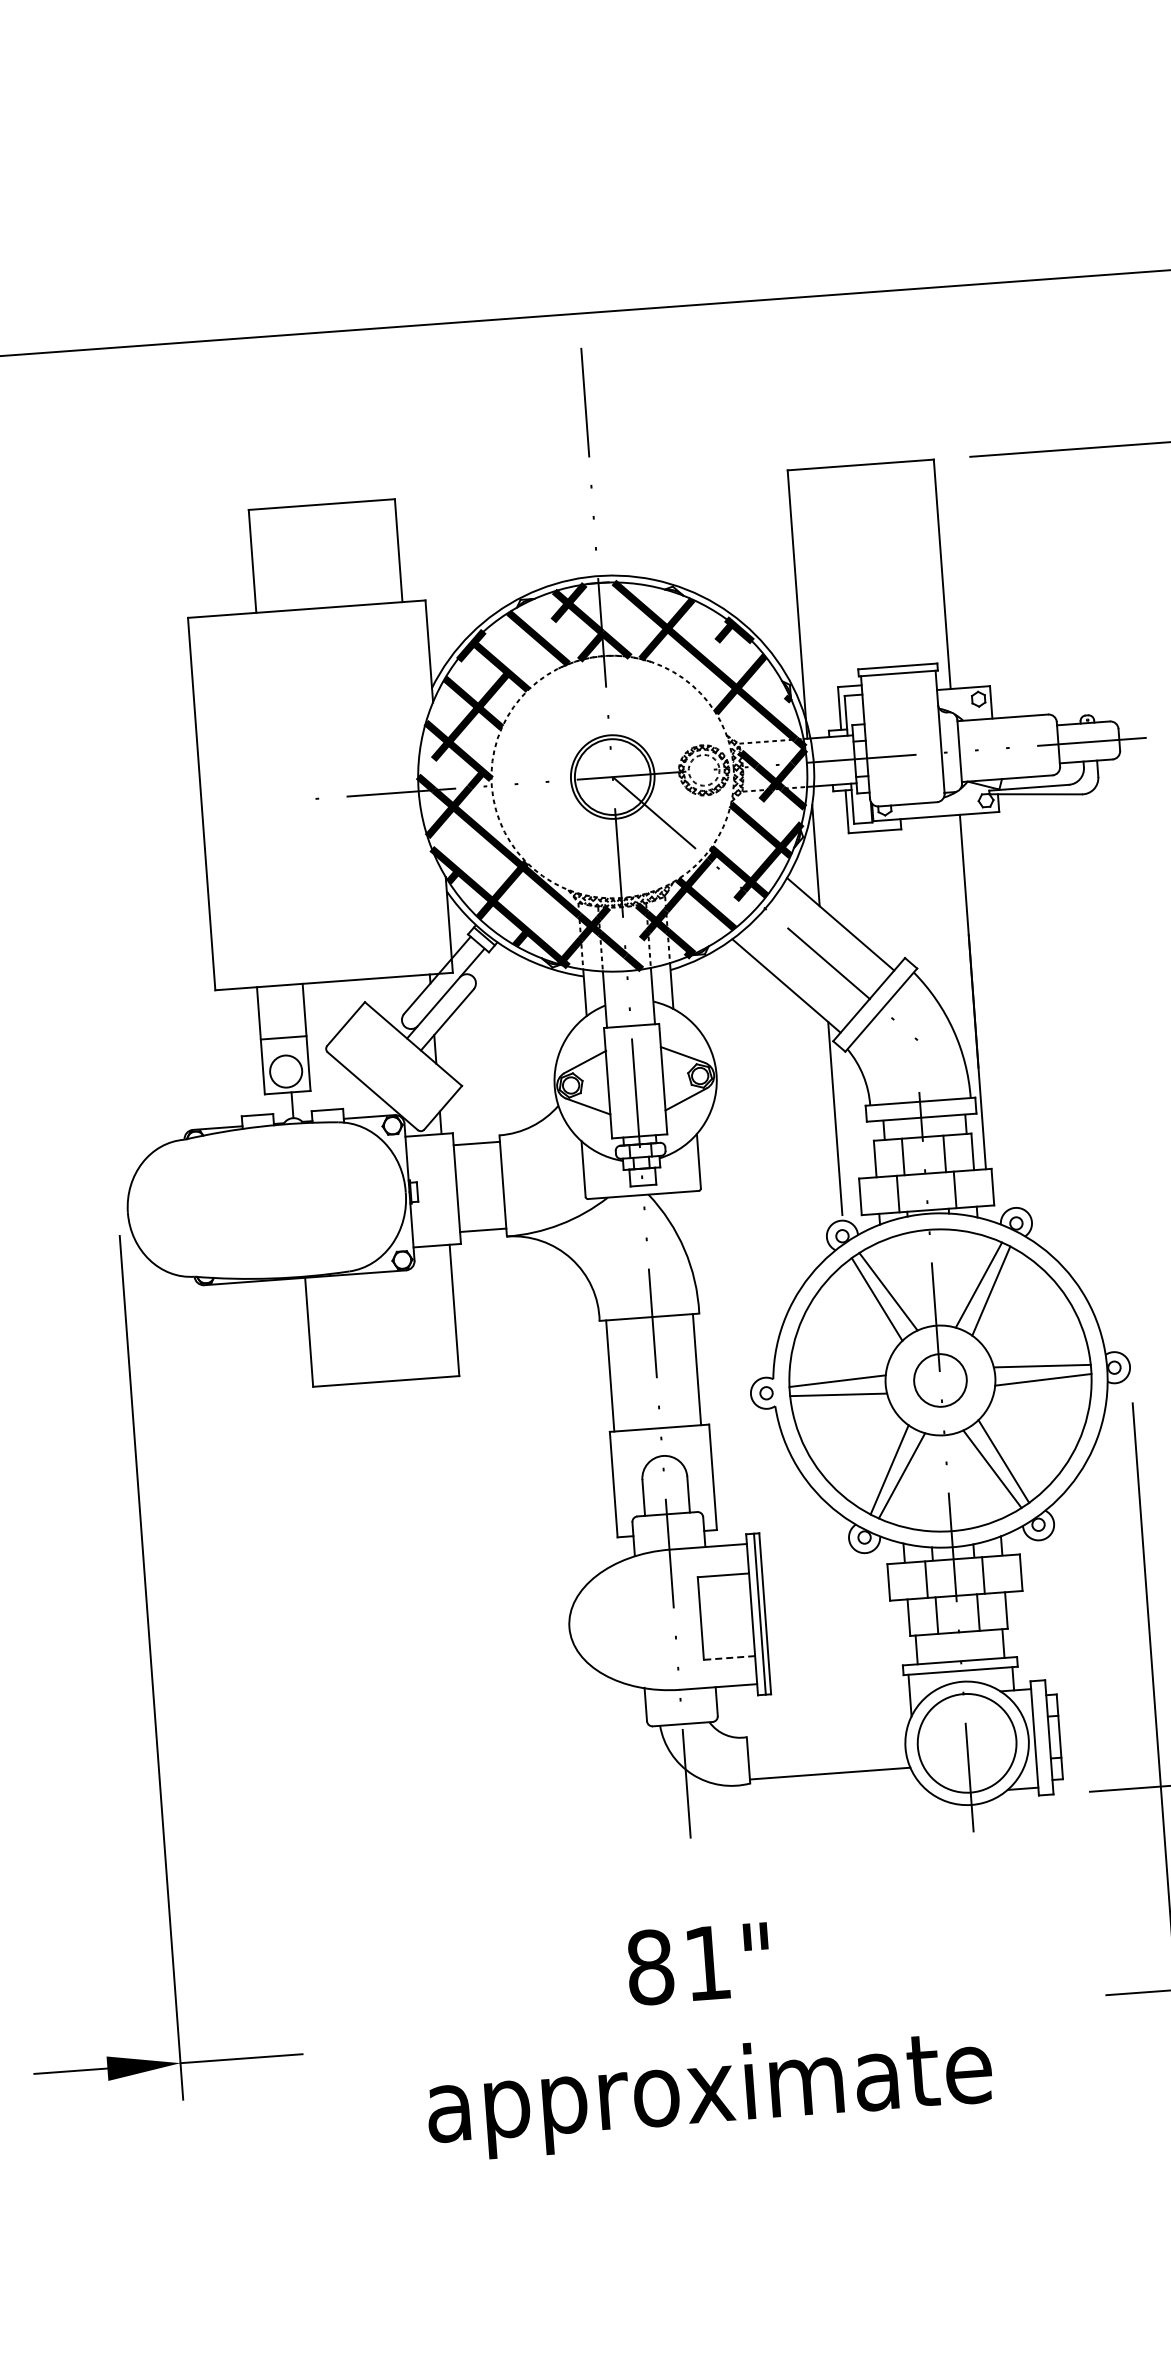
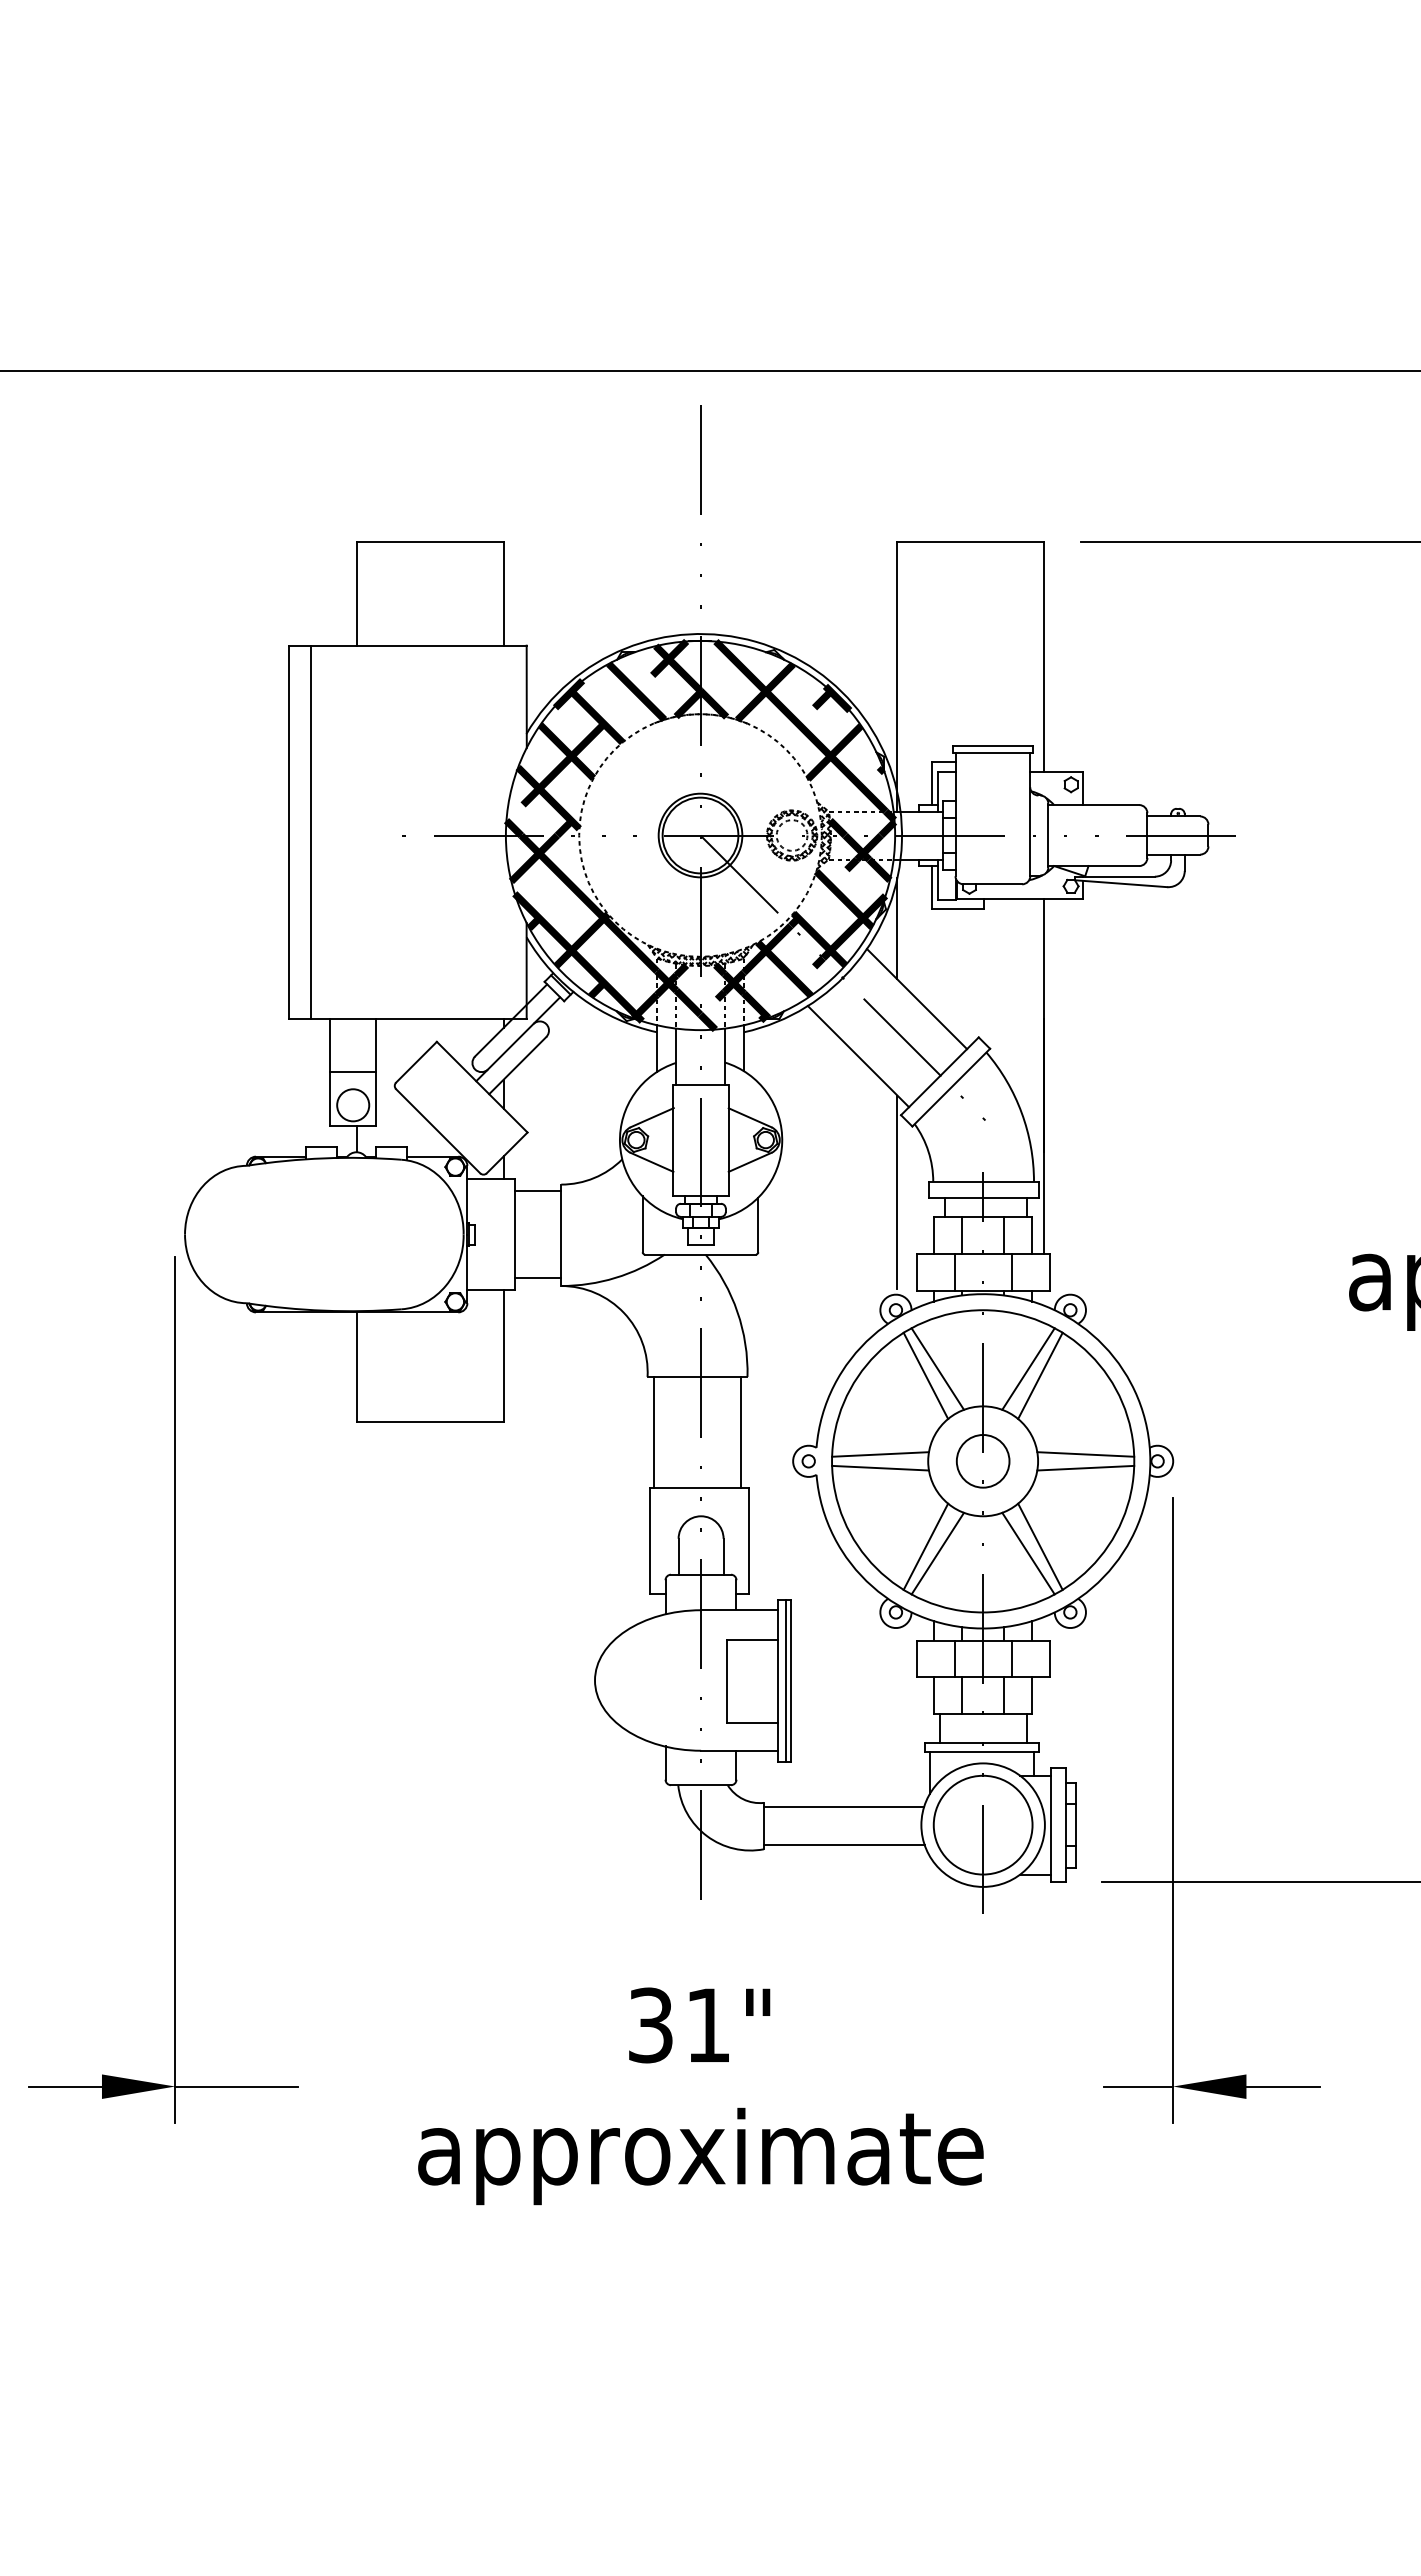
line: (224, 802) -> (311, 832), added
line: (729, 1657) -> (752, 1722), dashed -> solid
line: (826, 1734) -> (843, 1806), added
text: (650, 1967) -> (650, 2025), 81" -> 31"

